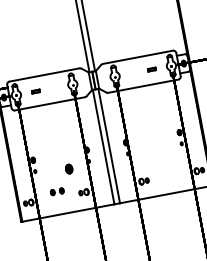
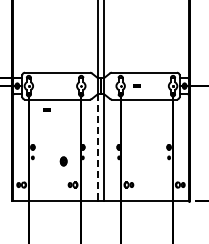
part: (151, 69) -> (136, 85), moved
part: (35, 90) -> (46, 109), moved
line: (103, 148) -> (98, 148), solid -> dashed
part: (56, 191) -> (48, 179), removed

